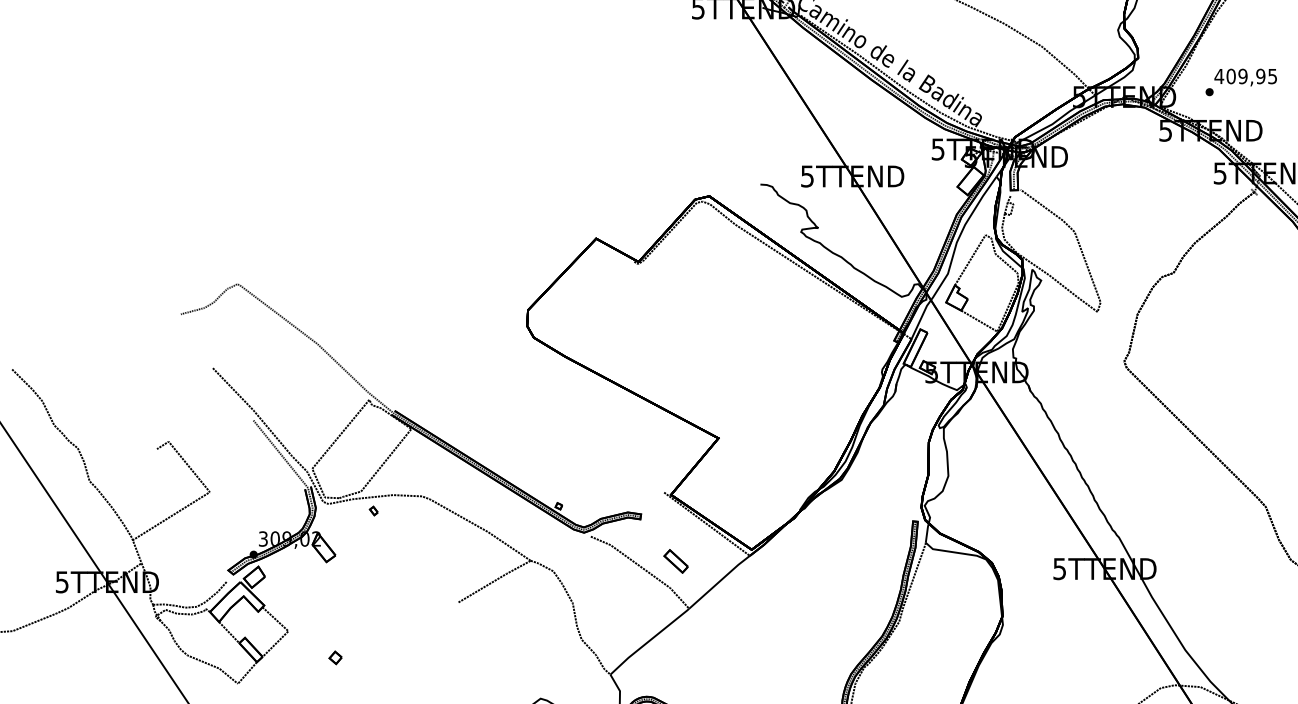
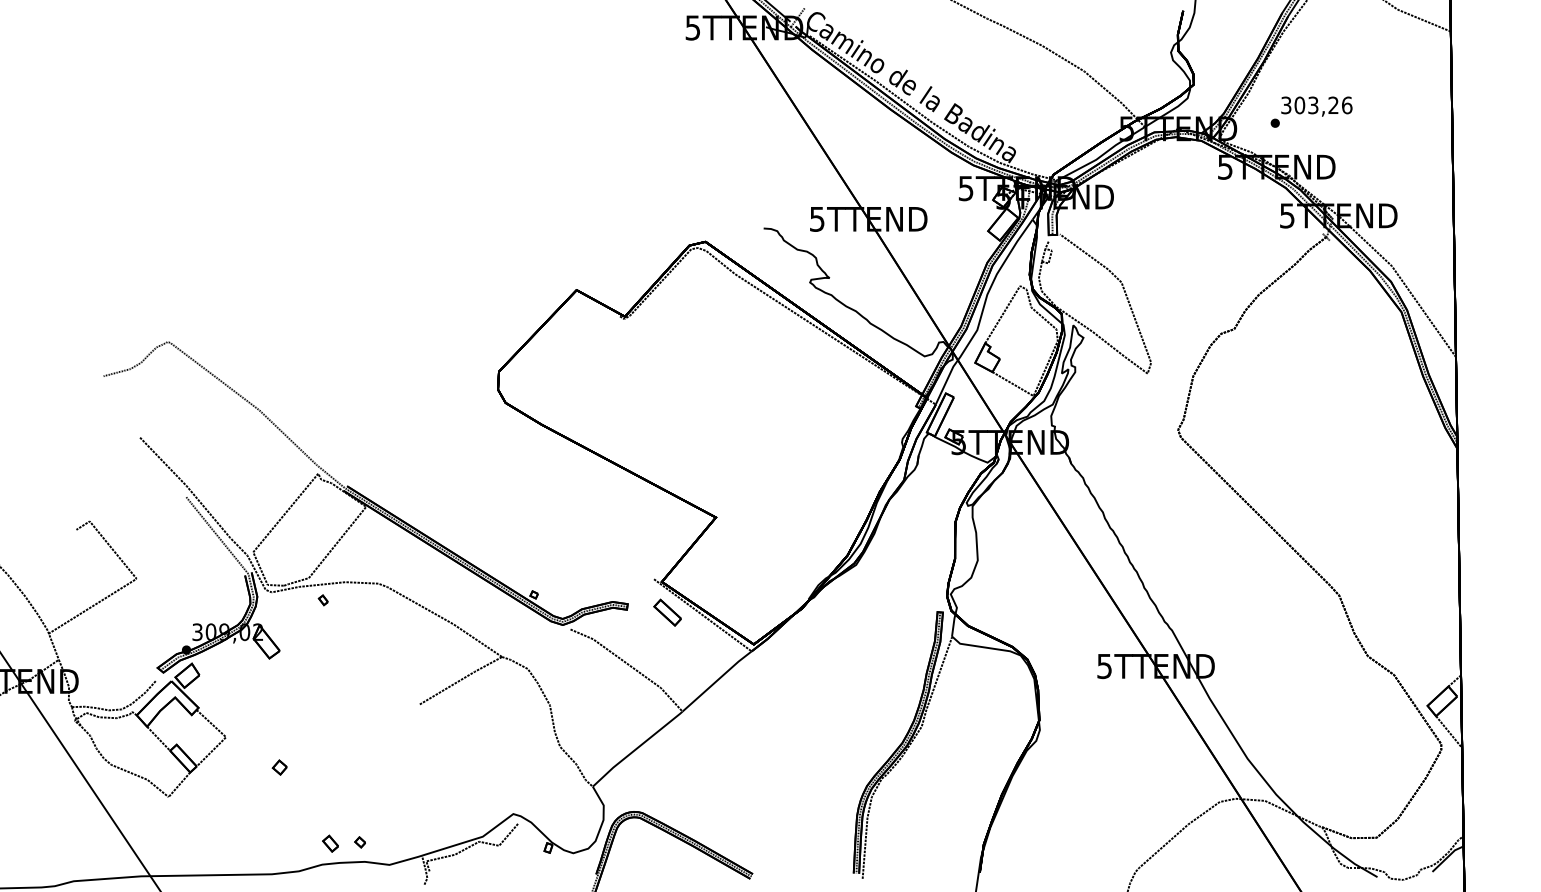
text: (1245, 76) -> (1316, 105), 409,95 -> 303,26
part: (675, 561) -> (667, 612), moved

